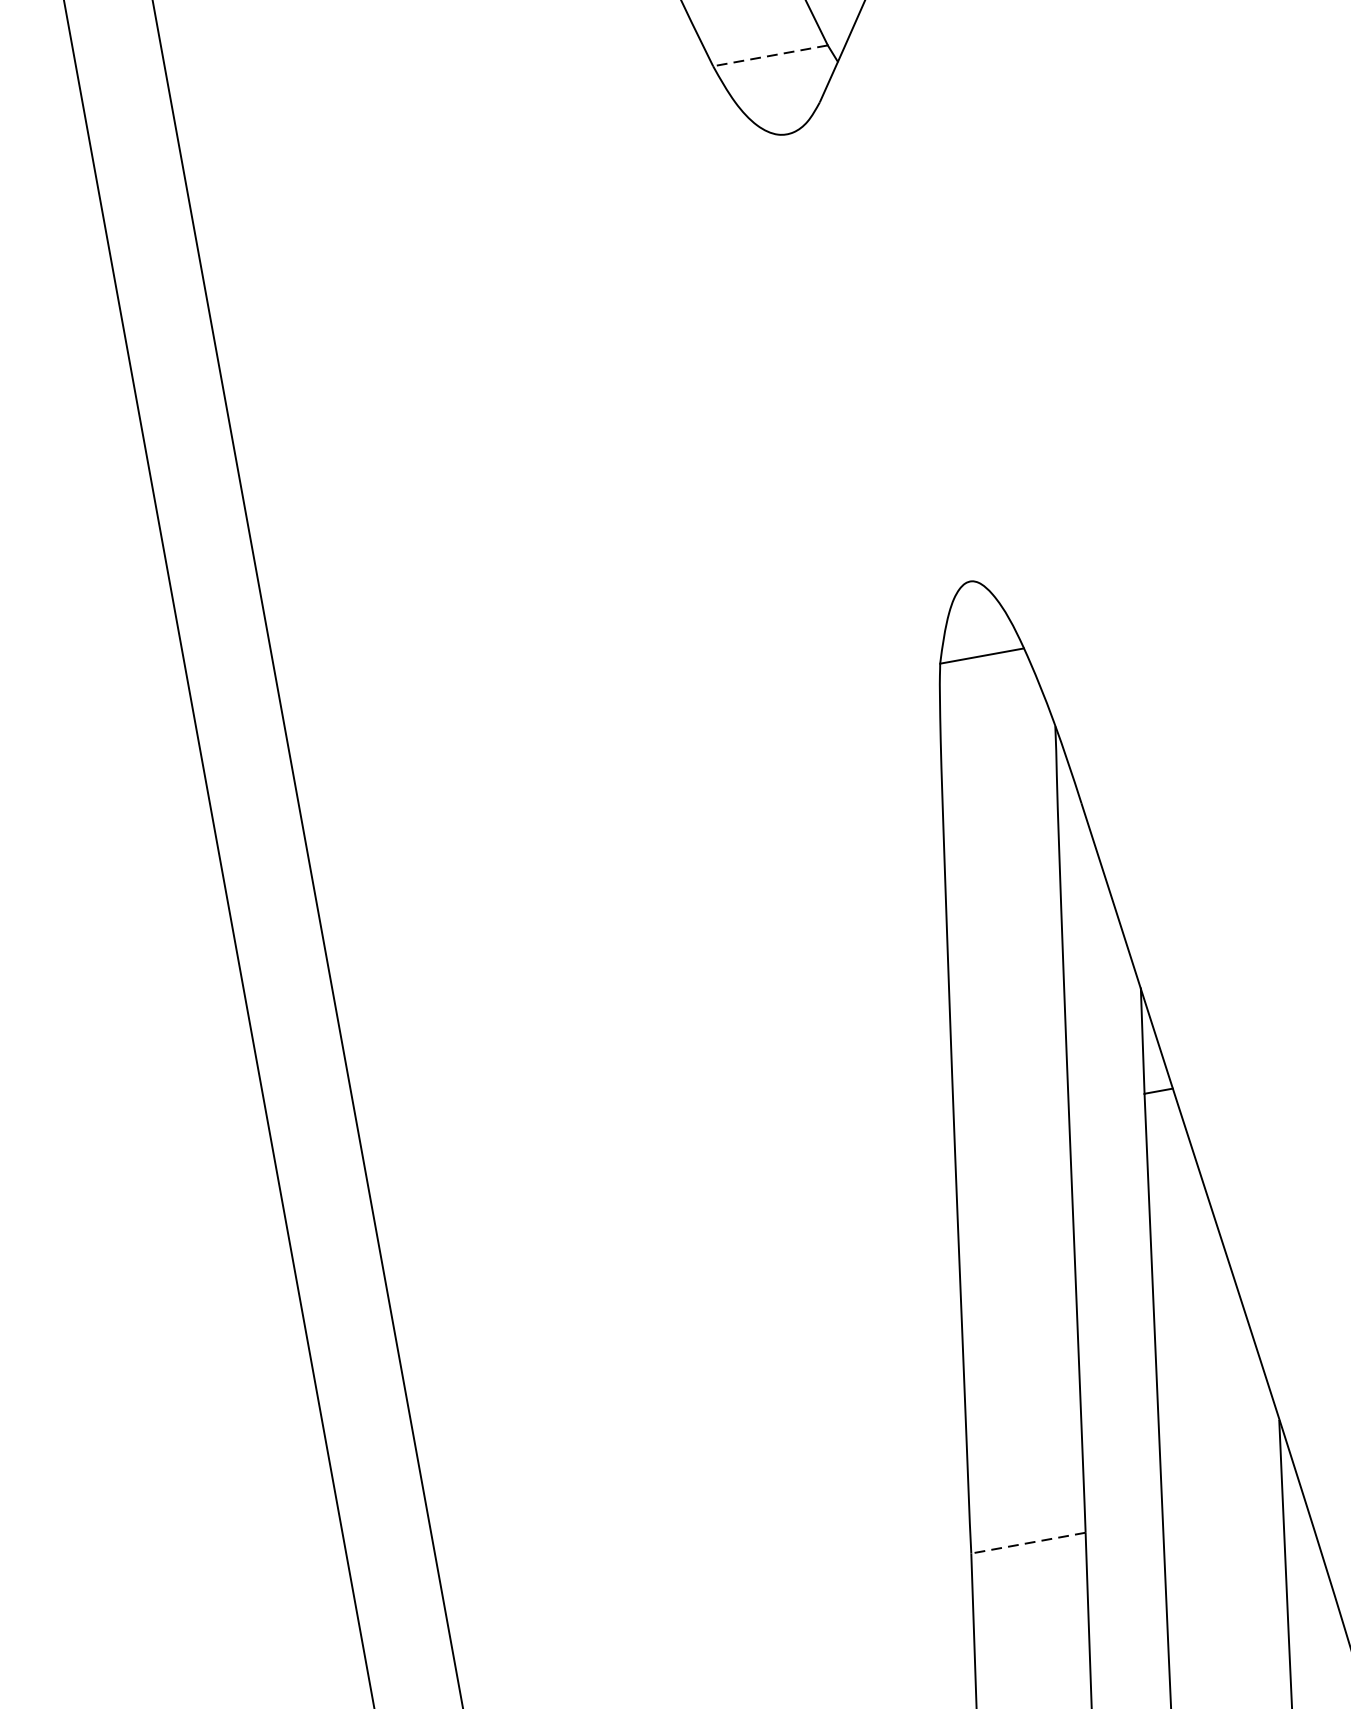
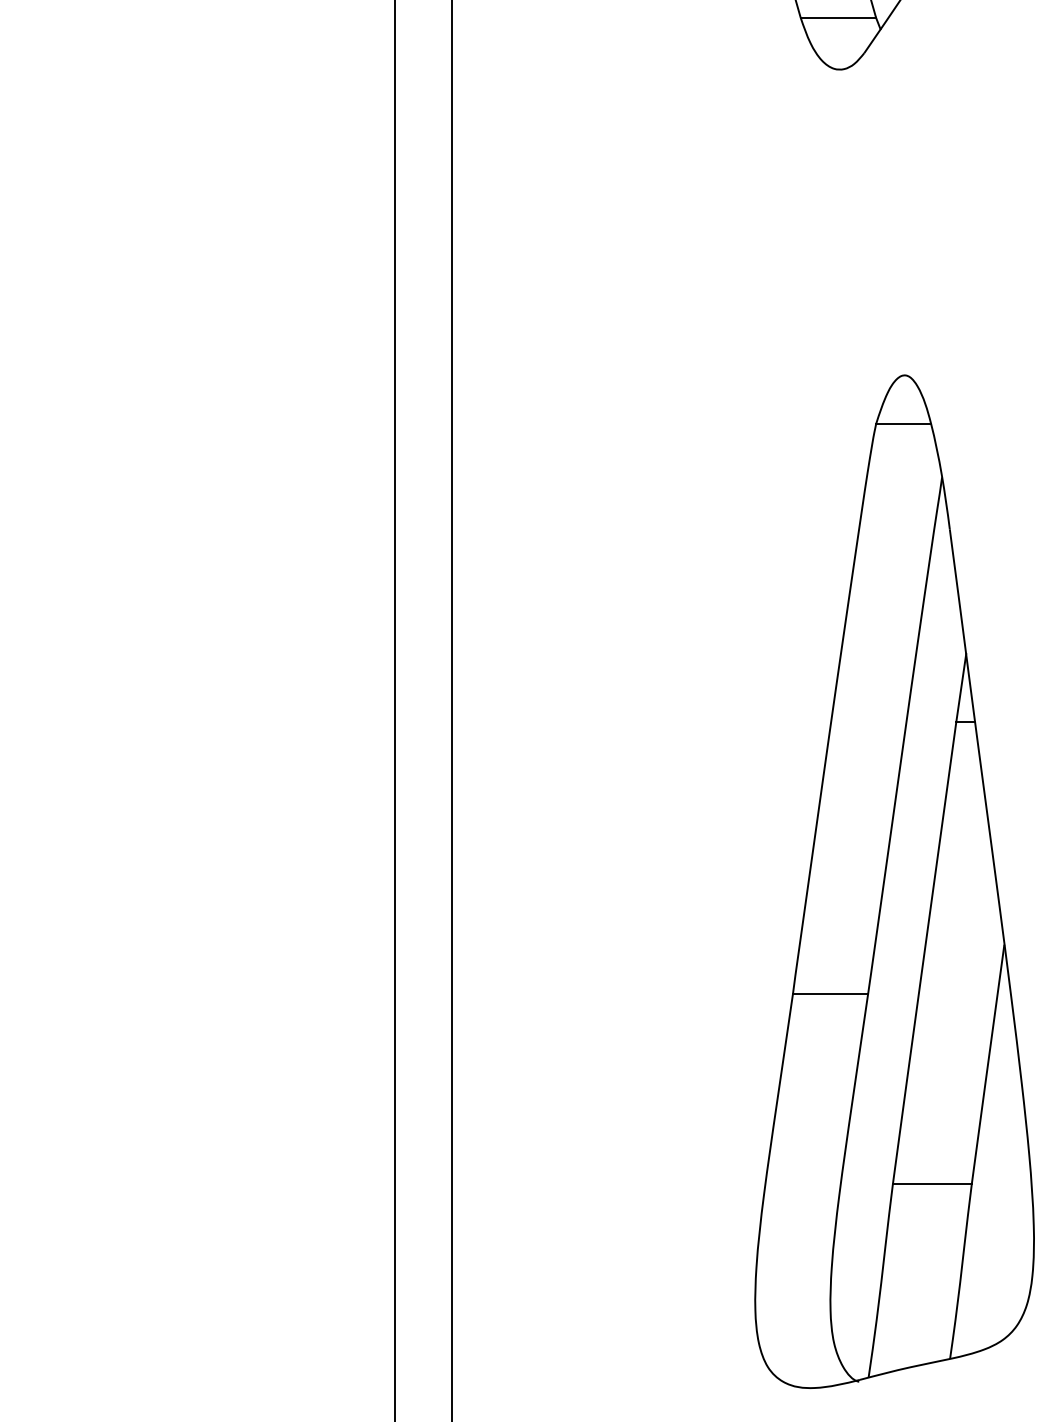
line: (770, 55) -> (838, 17), dashed -> solid
line: (1028, 1543) -> (830, 994), dashed -> solid

